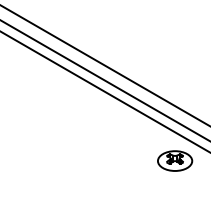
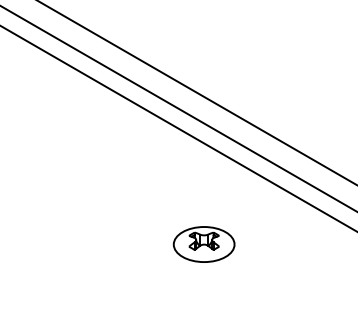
part: (175, 160) -> (204, 243), moved

